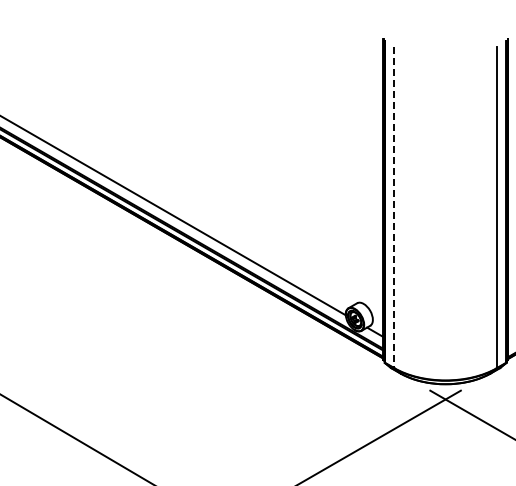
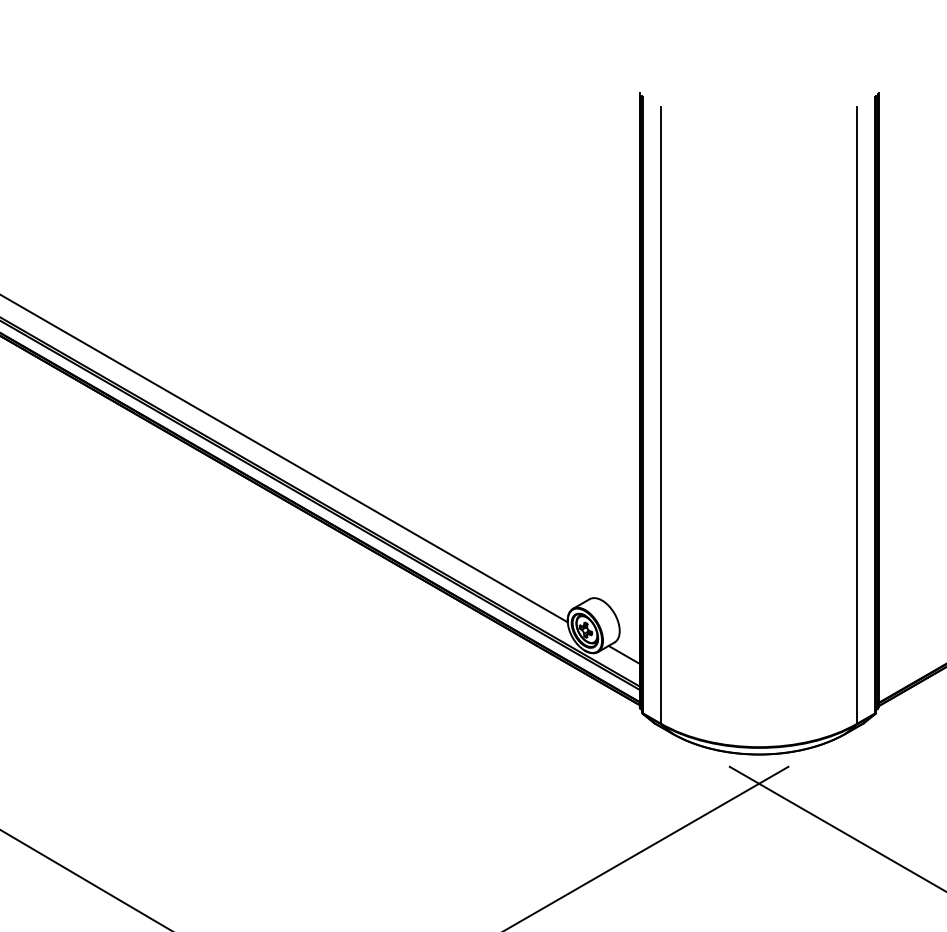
line: (394, 207) -> (661, 415), dashed -> solid

